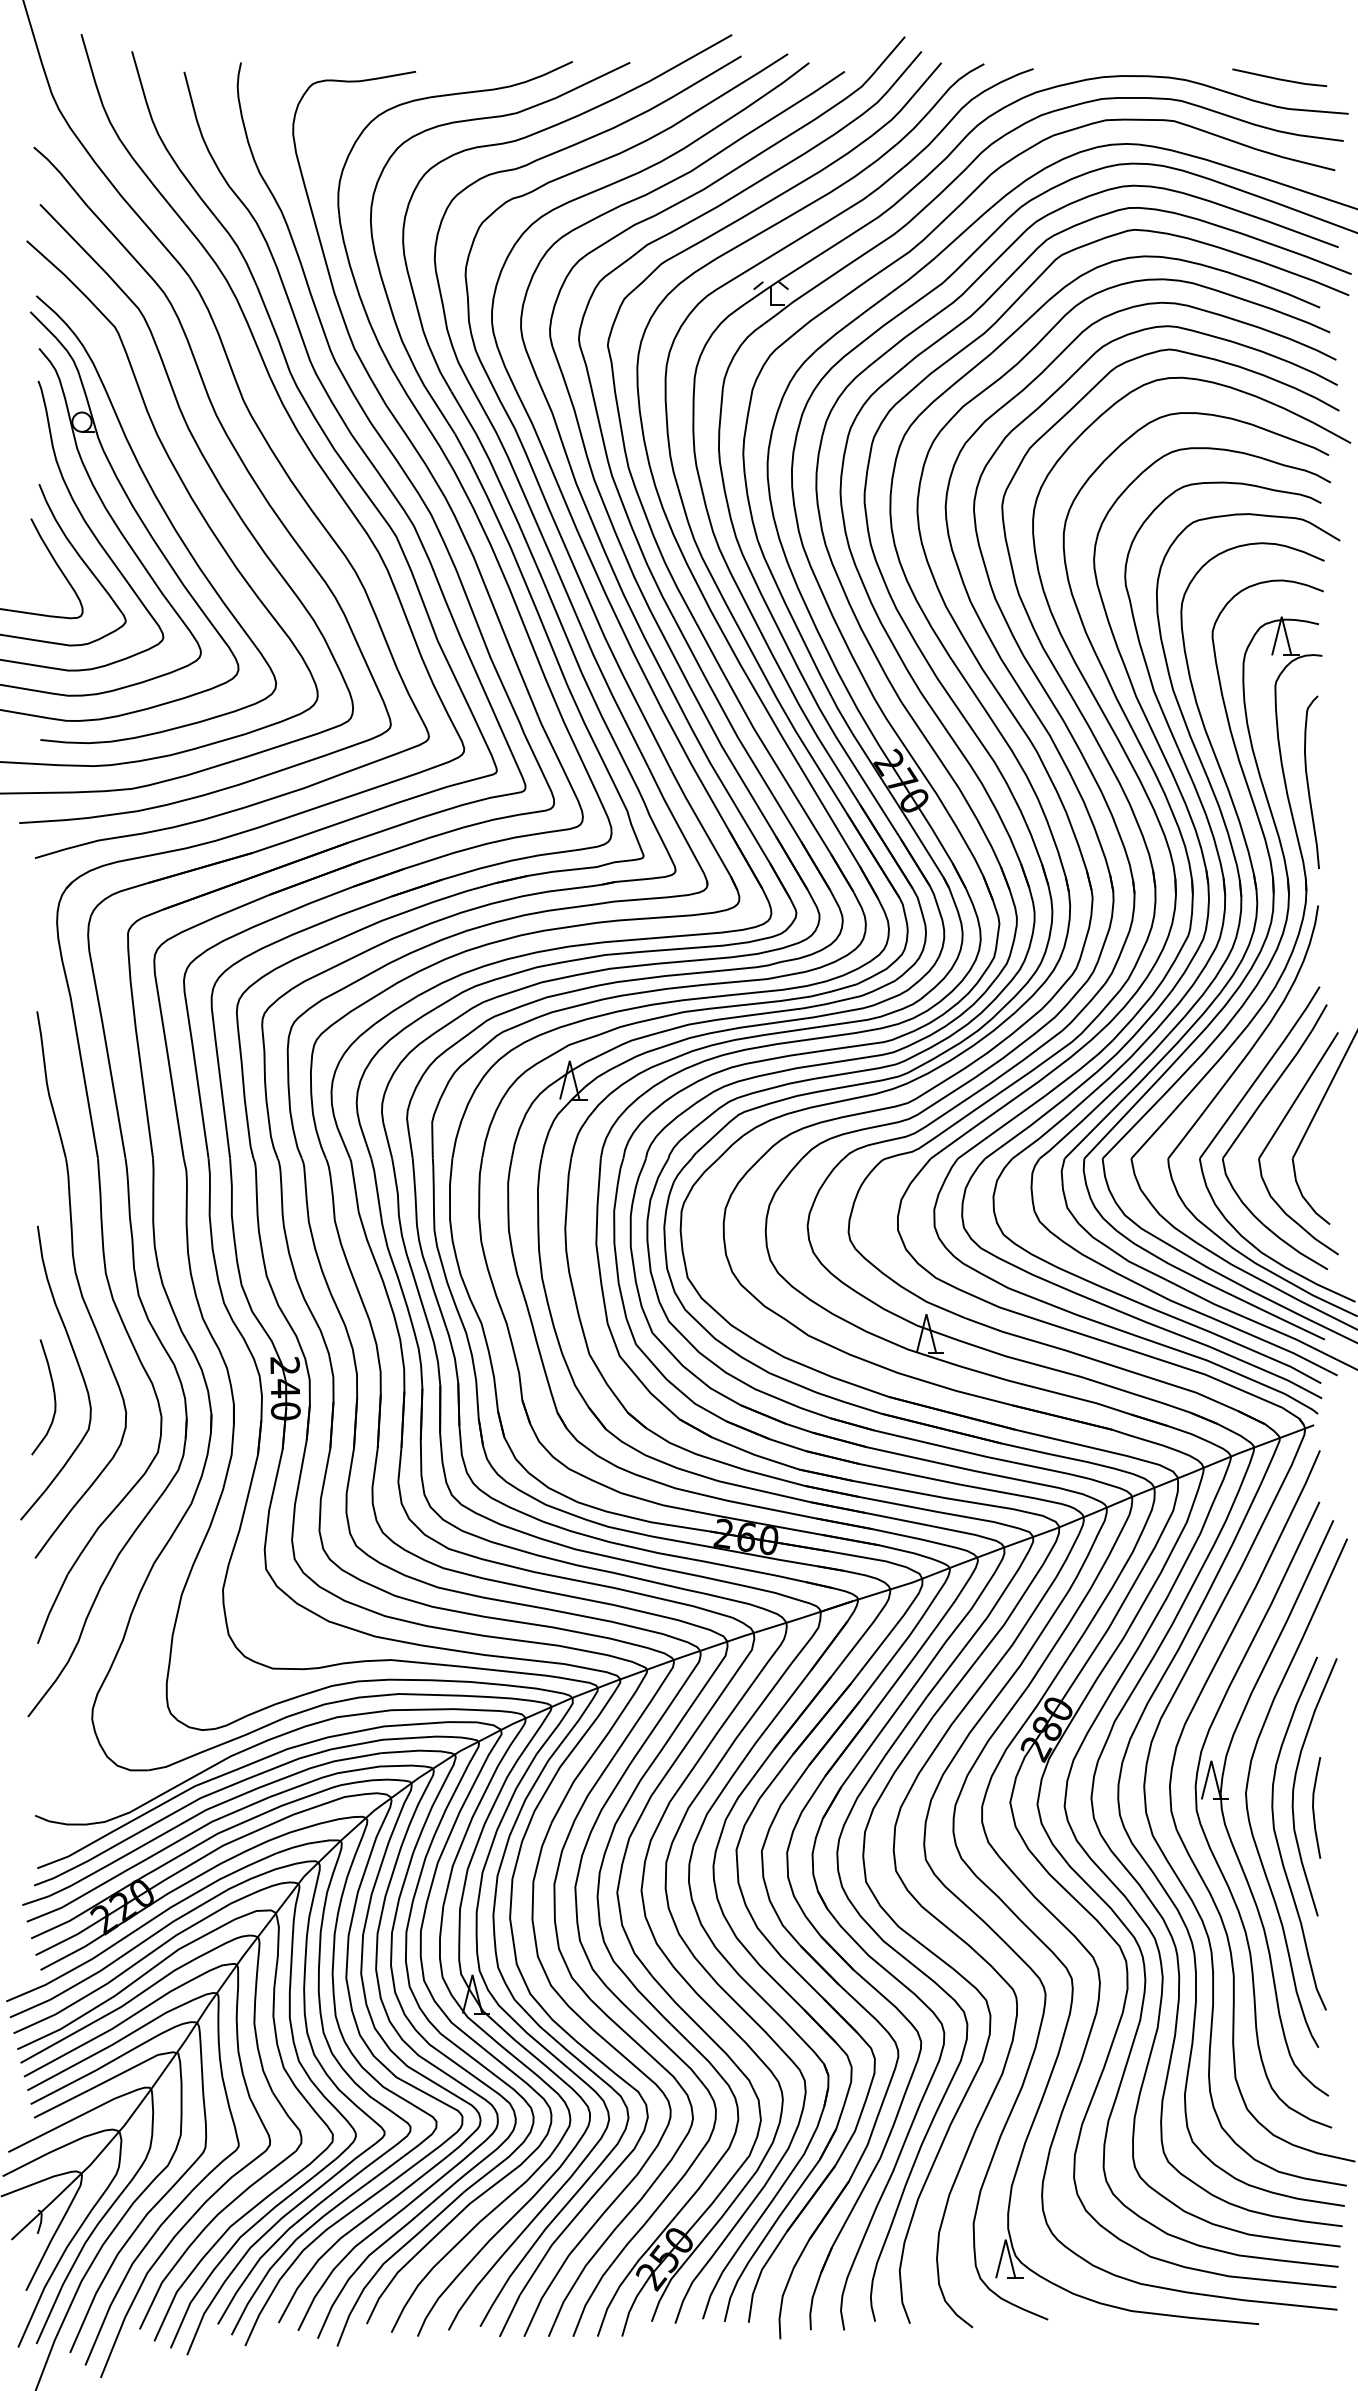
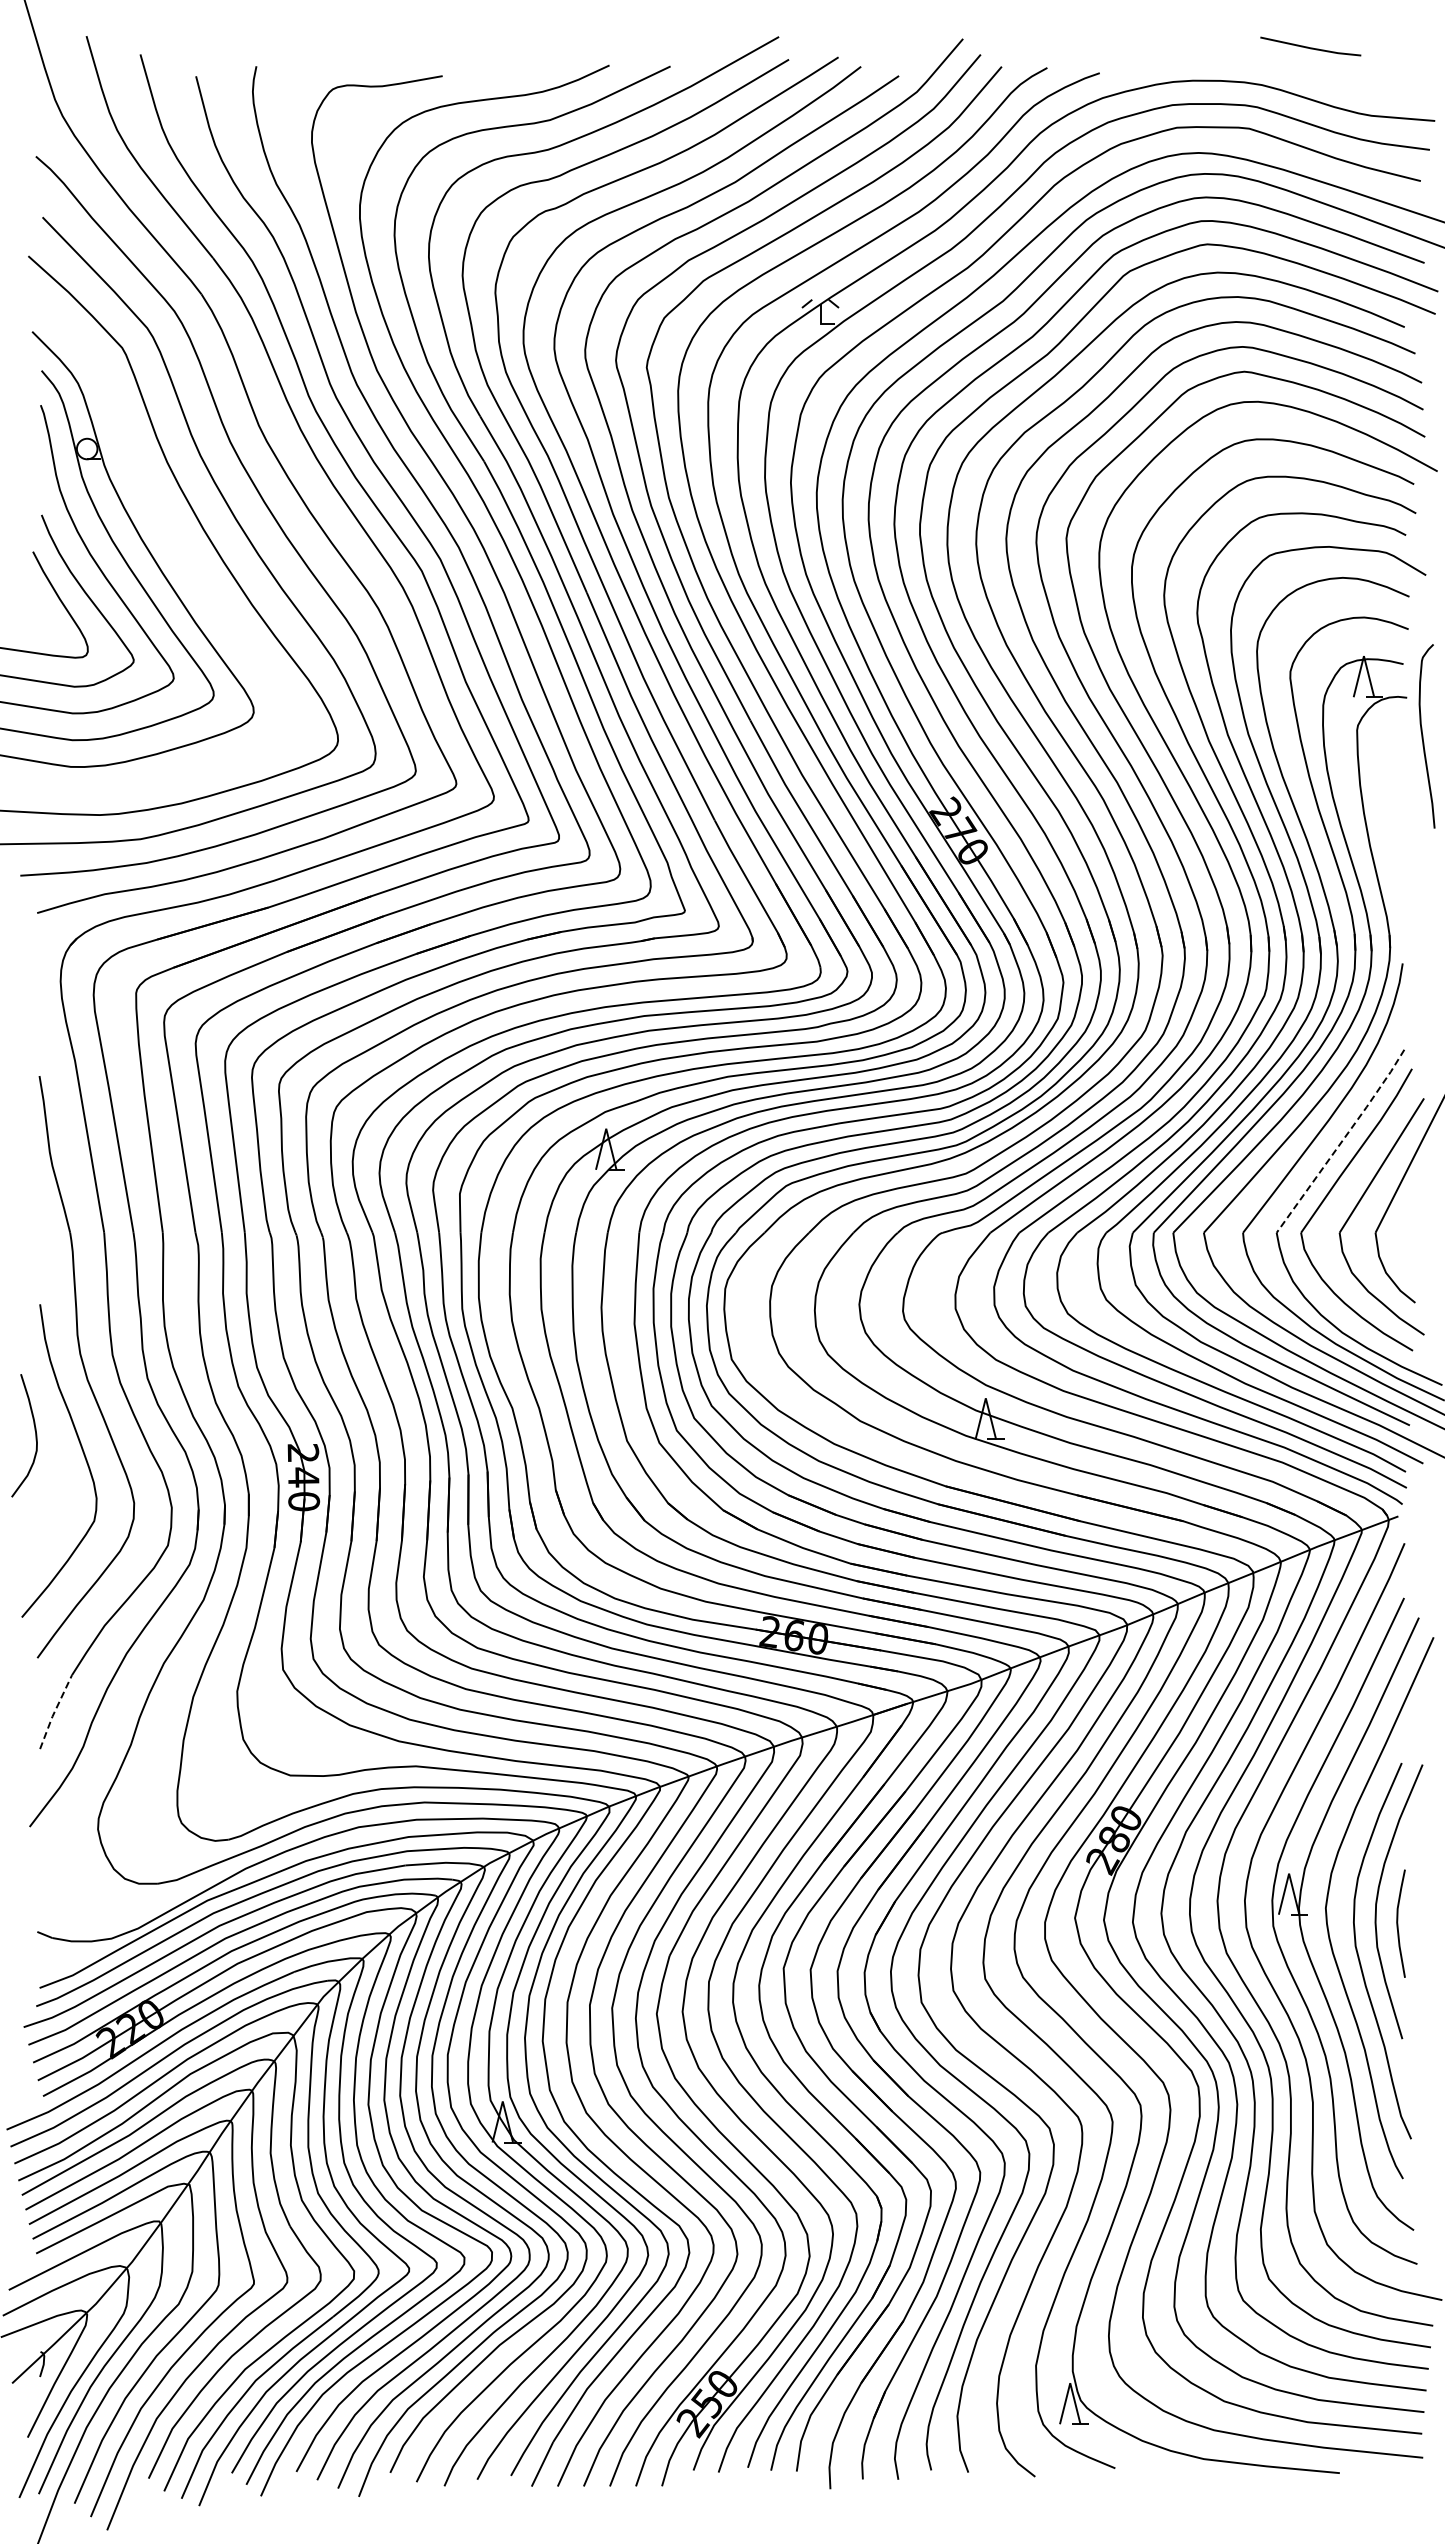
line: (1279, 78) -> (1310, 47), moved
curve: (164, 512) -> (174, 545), removed
curve: (1308, 782) -> (1423, 736), moved
line: (1261, 1072) -> (1342, 1141), solid -> dashed
curve: (54, 1397) -> (35, 1435), moved
line: (51, 1609) -> (54, 1712), solid -> dashed

